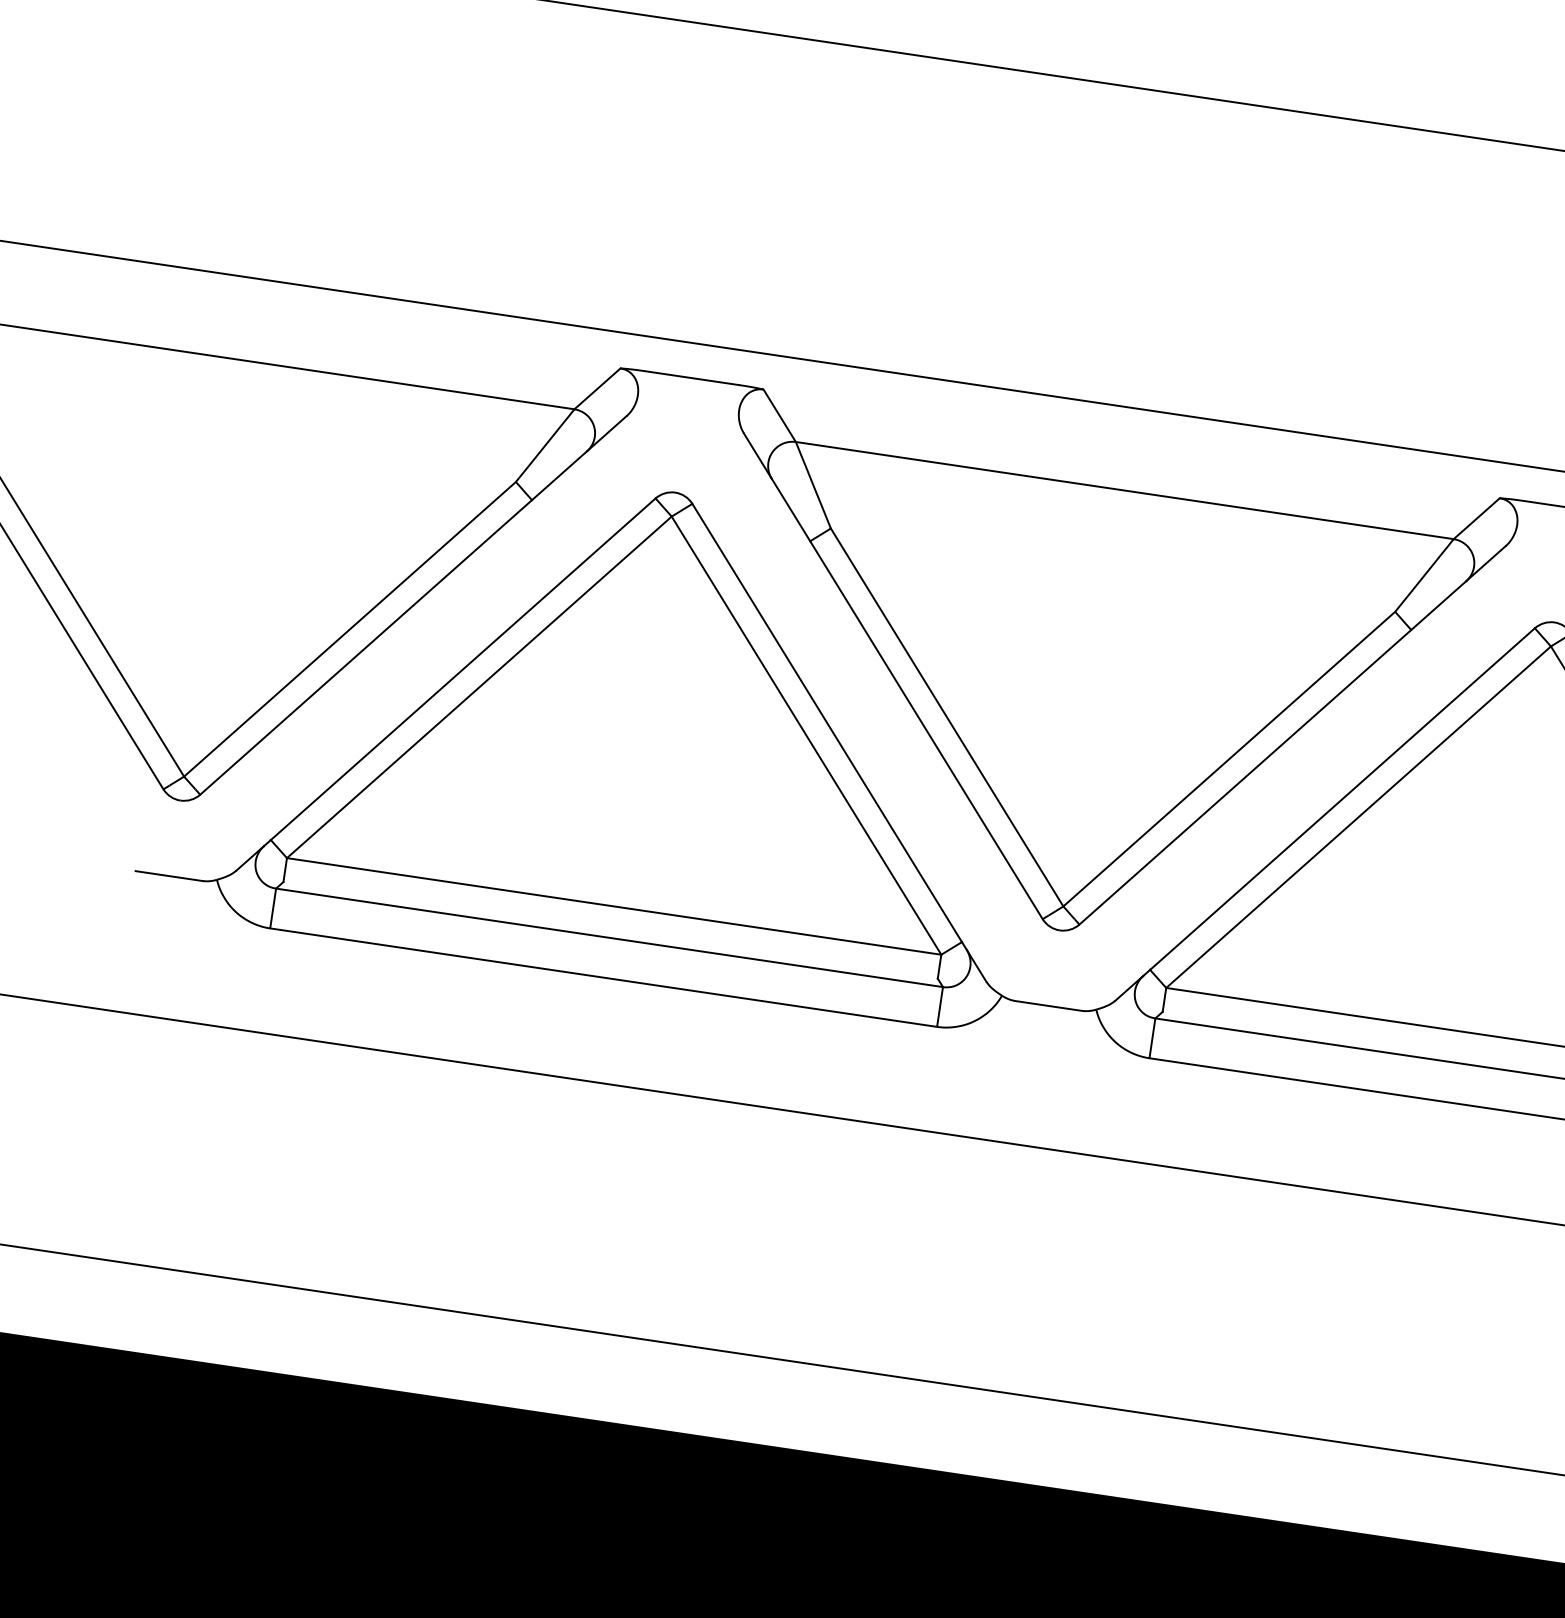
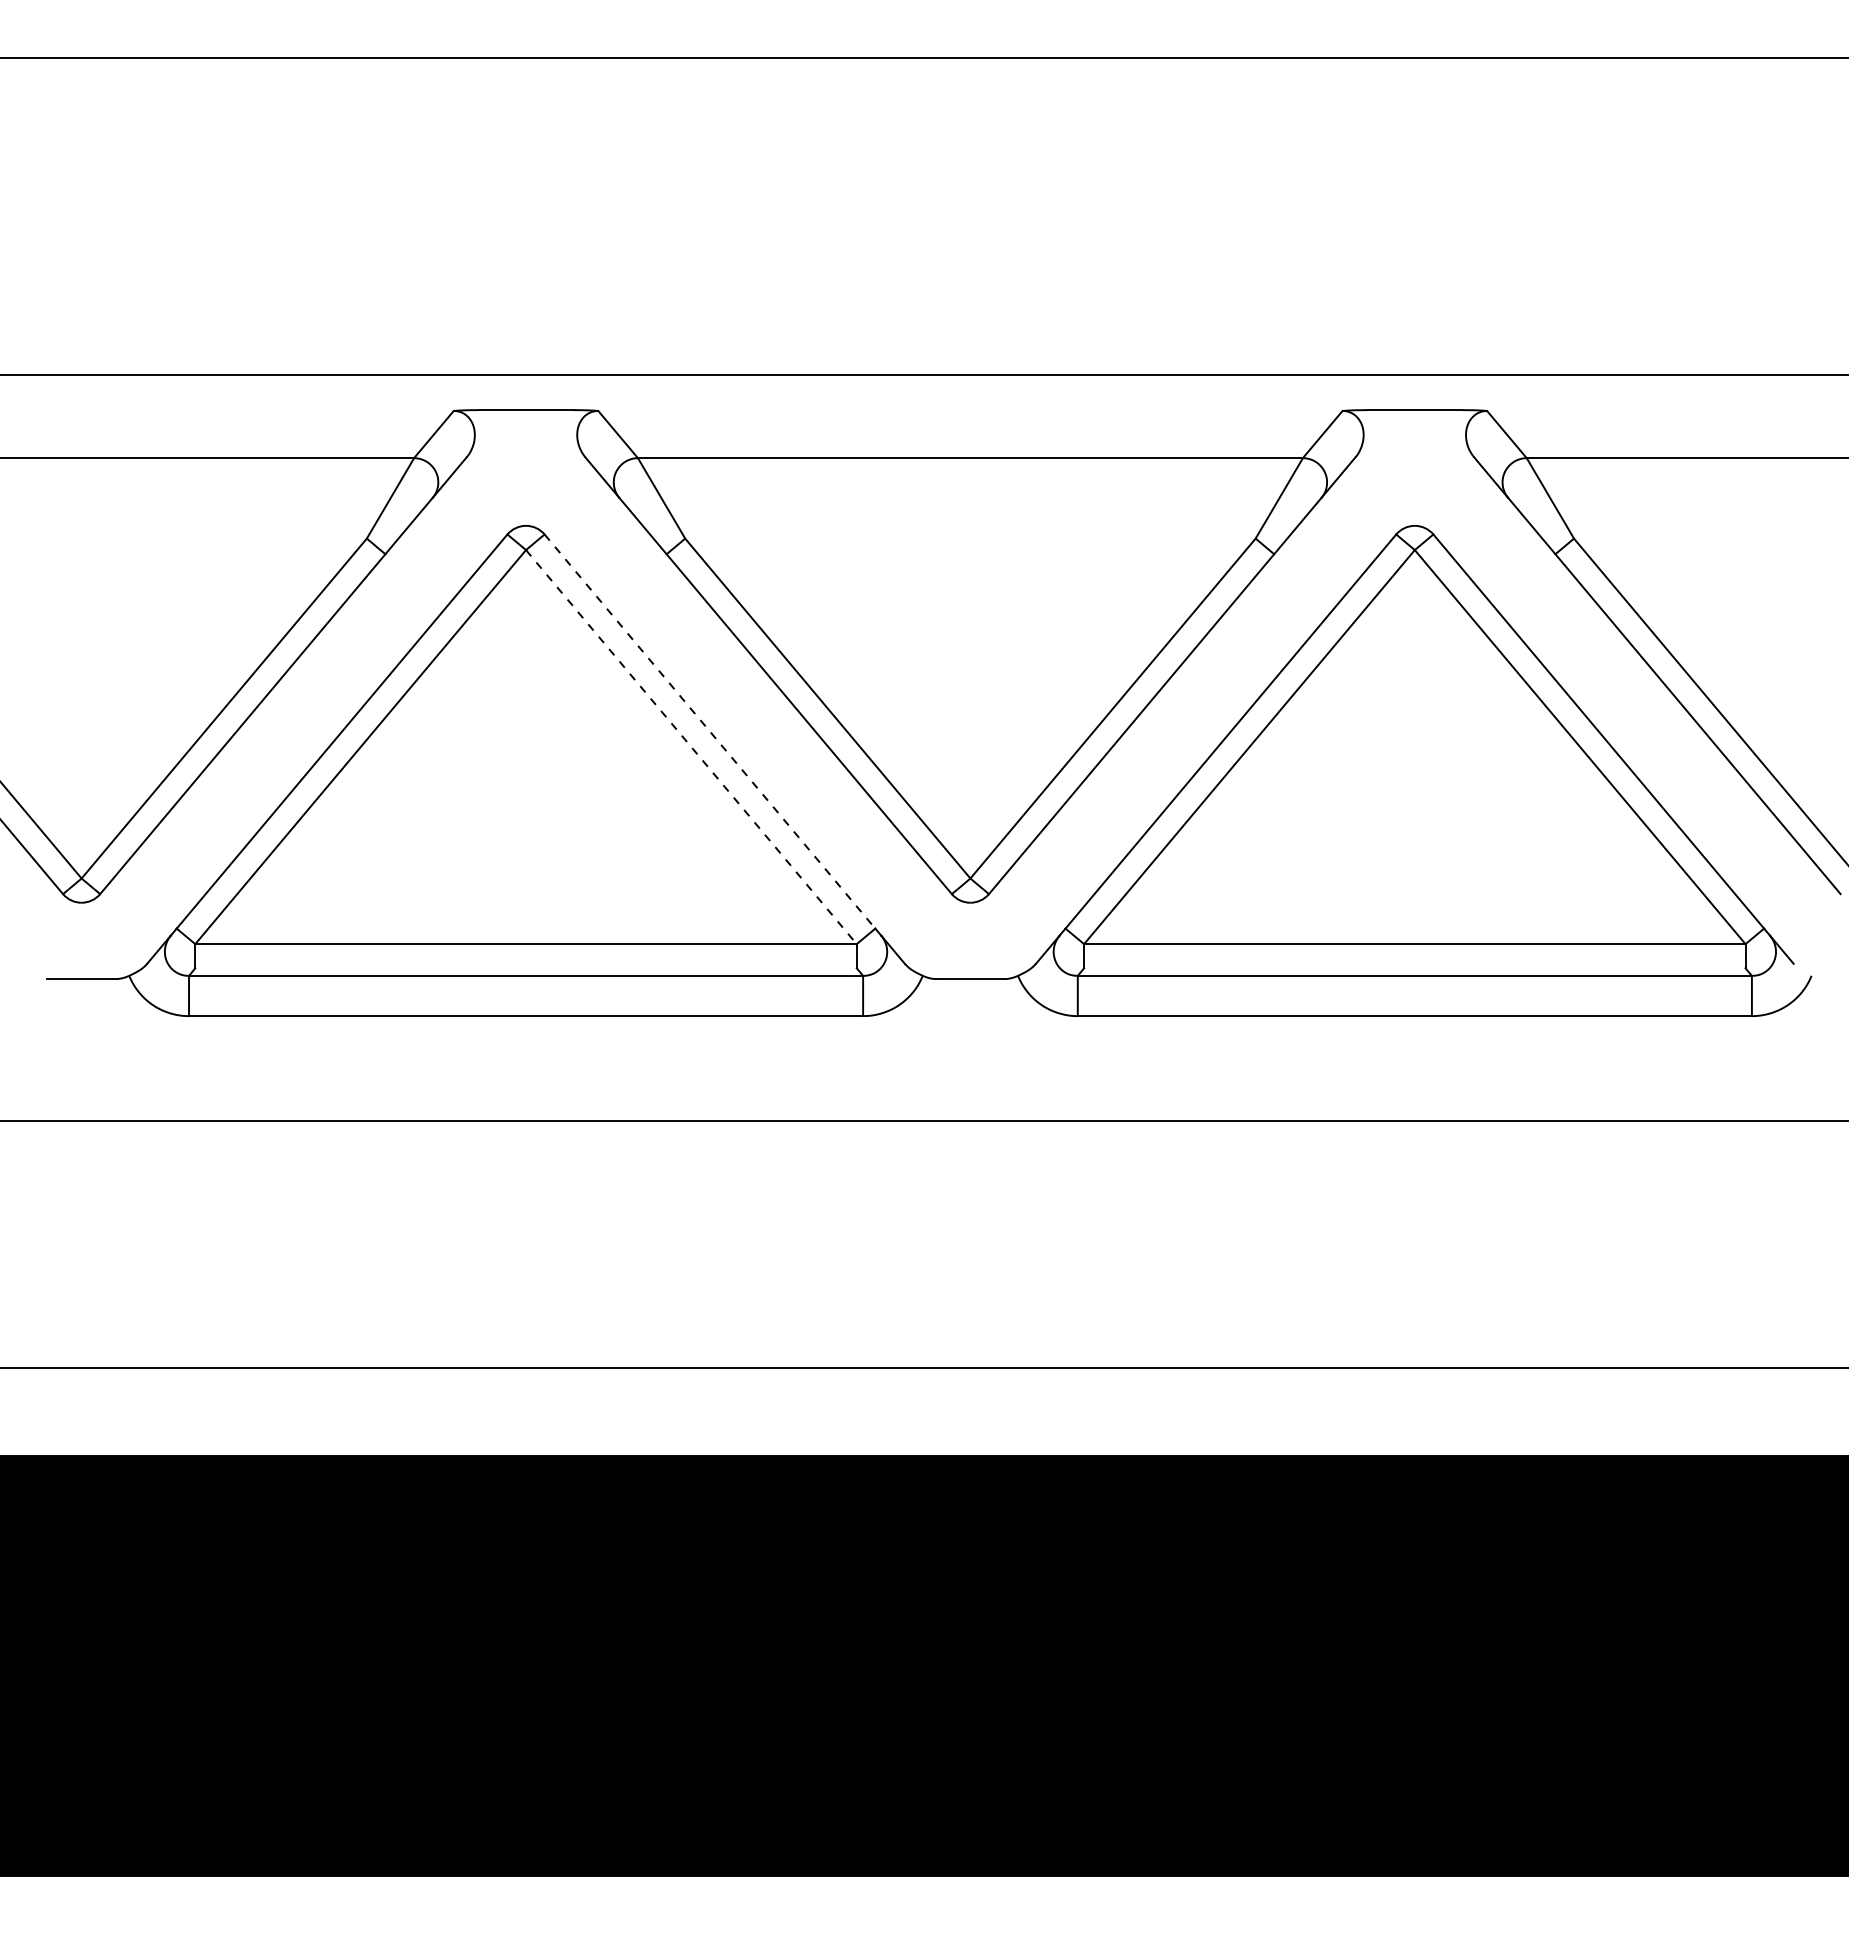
line: (827, 723) -> (710, 731), solid -> dashed
line: (806, 736) -> (691, 747), solid -> dashed

